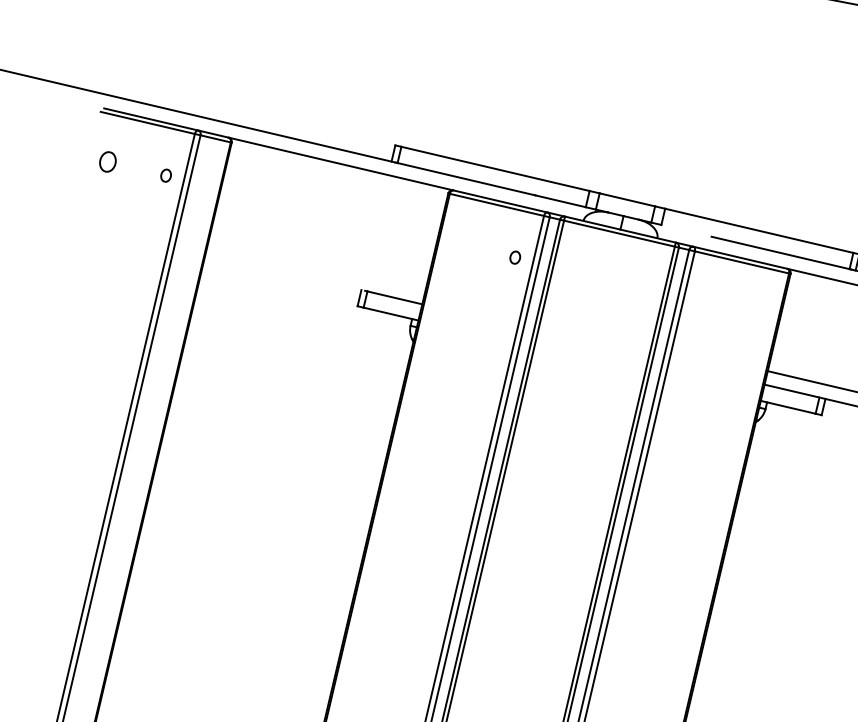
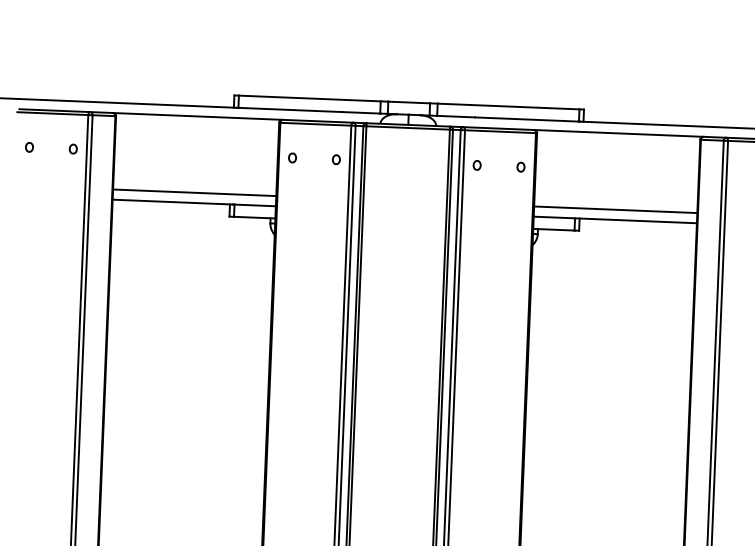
part: (107, 162) -> (29, 147), size x0.62
line: (687, 230) -> (456, 116), added
part: (457, 243) -> (292, 157), added
line: (317, 264) -> (194, 192), added
line: (285, 271) -> (172, 201), added
part: (701, 301) -> (476, 165), added
part: (759, 314) -> (520, 166), added

